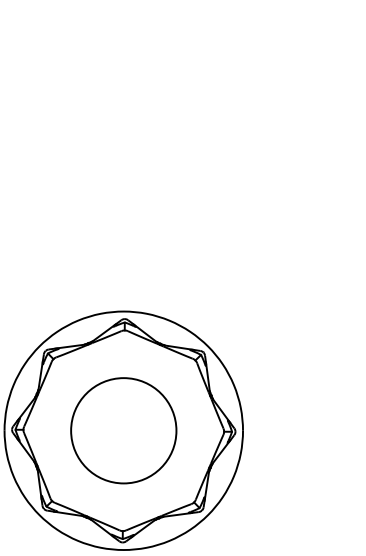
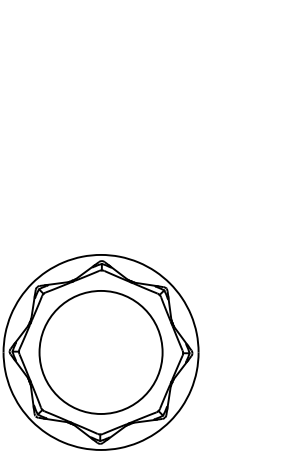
circle: (123, 430) -> (100, 352), size x1.43

